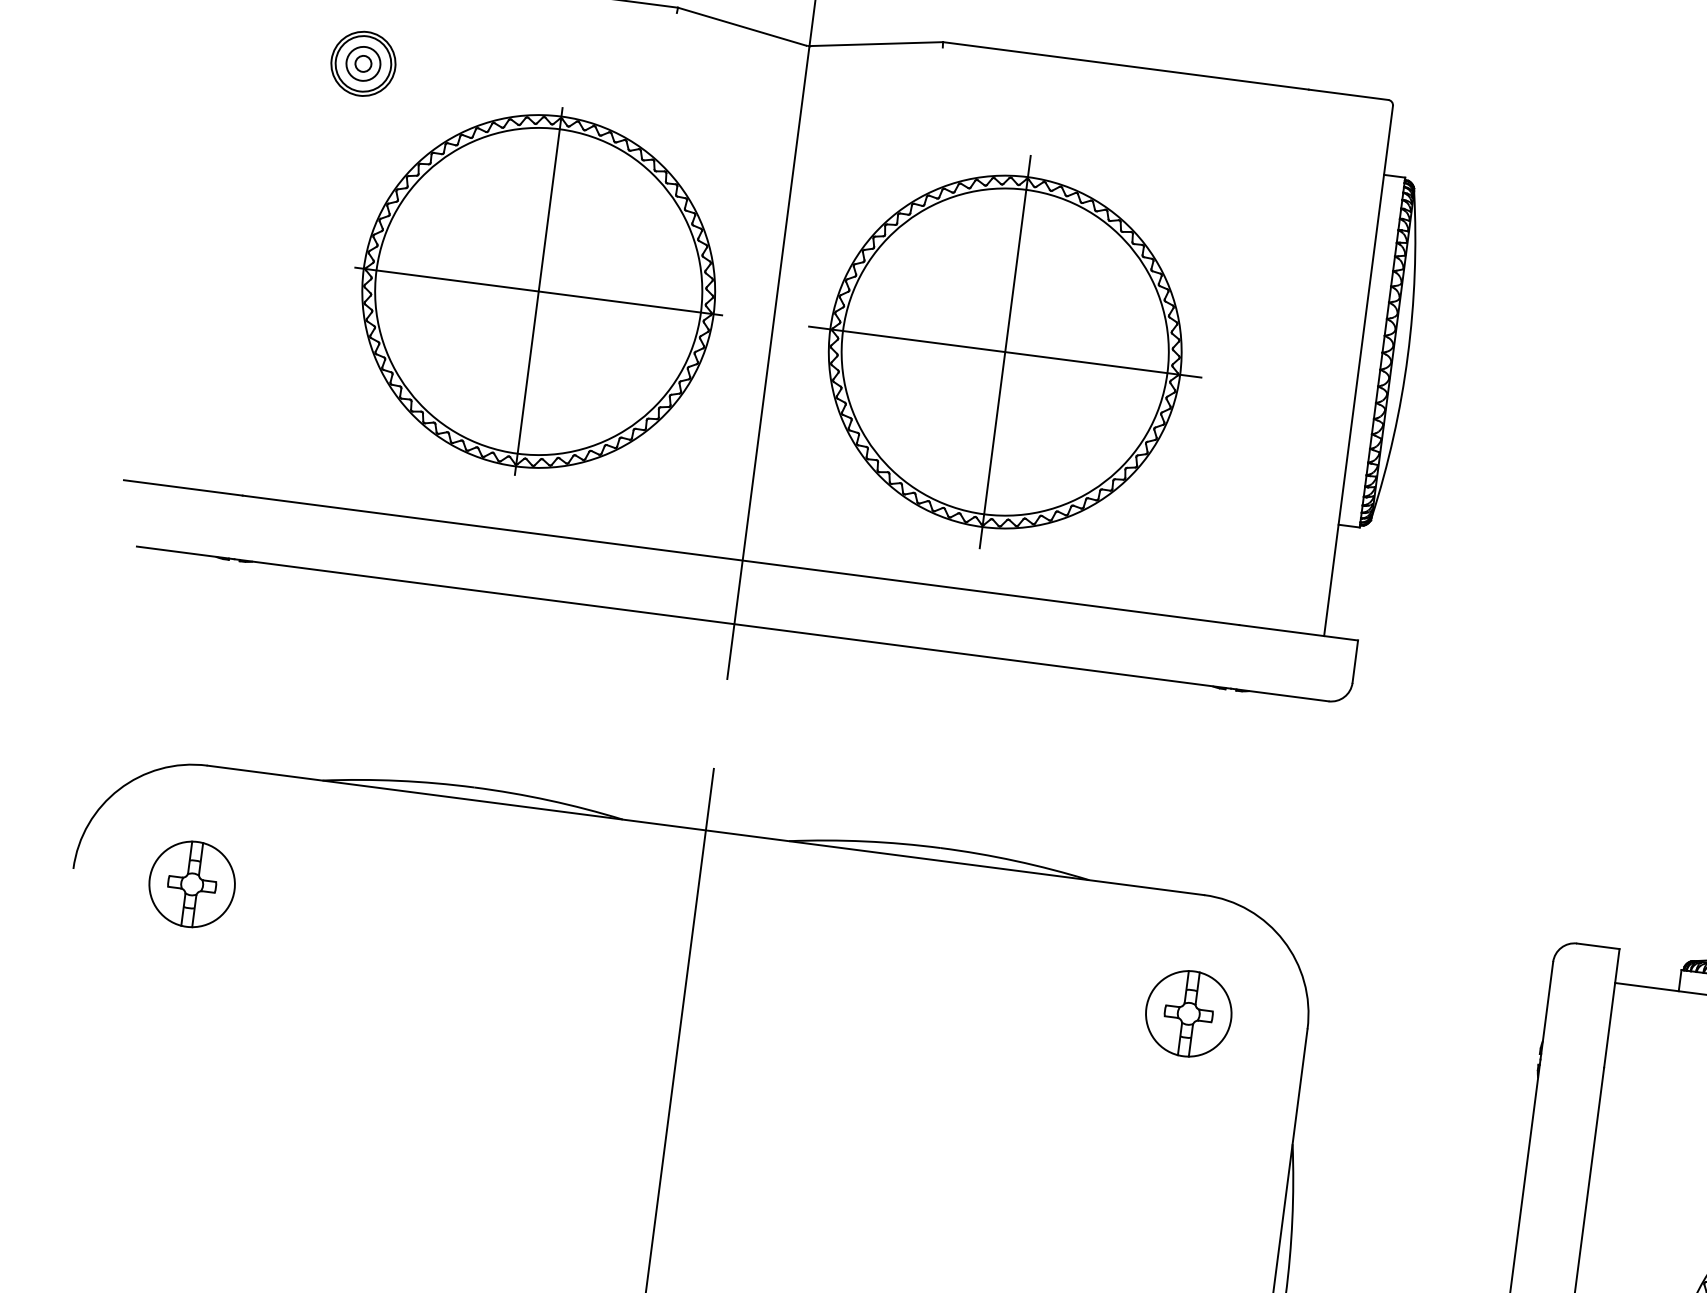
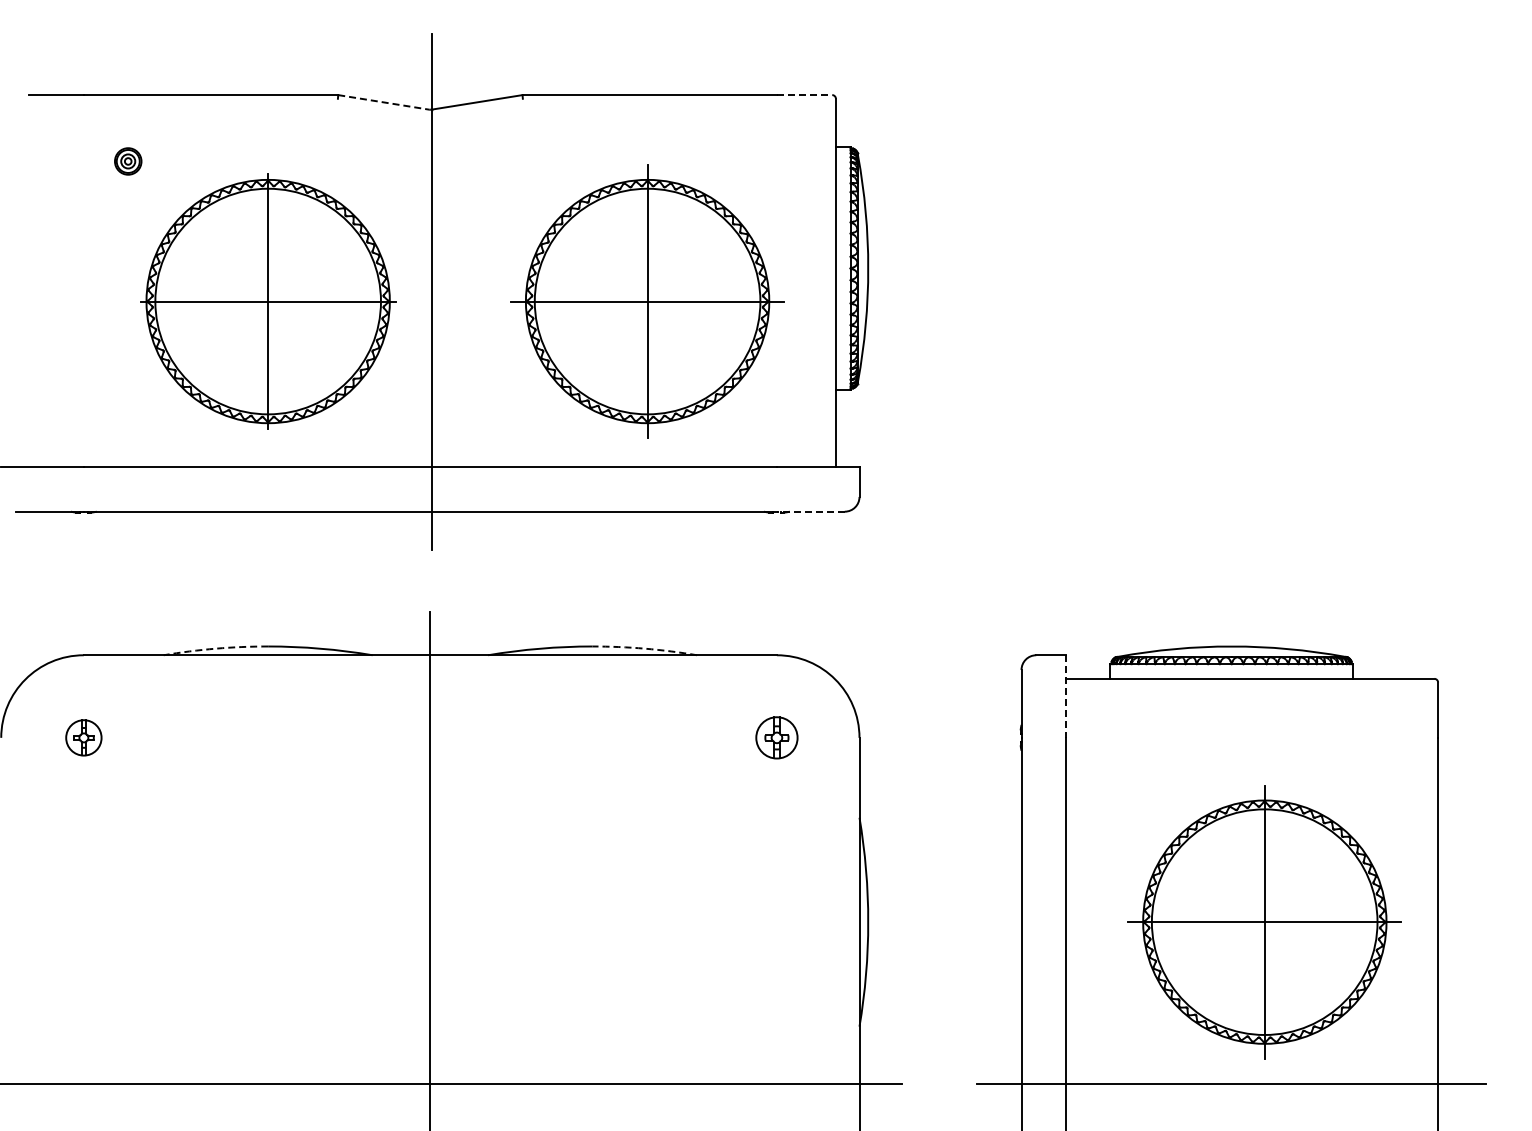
line: (743, 26) -> (384, 102), solid -> dashed
part: (364, 64) -> (128, 161), size x0.6
line: (1348, 95) -> (804, 95), solid -> dashed
part: (1005, 351) -> (647, 301), moved
line: (1279, 694) -> (810, 511), solid -> dashed
arc: (398, 780) -> (215, 648), solid -> dashed
arc: (1015, 860) -> (644, 648), solid -> dashed
part: (191, 883) -> (83, 737), size x0.6
line: (1611, 1009) -> (1065, 697), solid -> dashed
part: (1188, 1013) -> (776, 737), size x0.7

